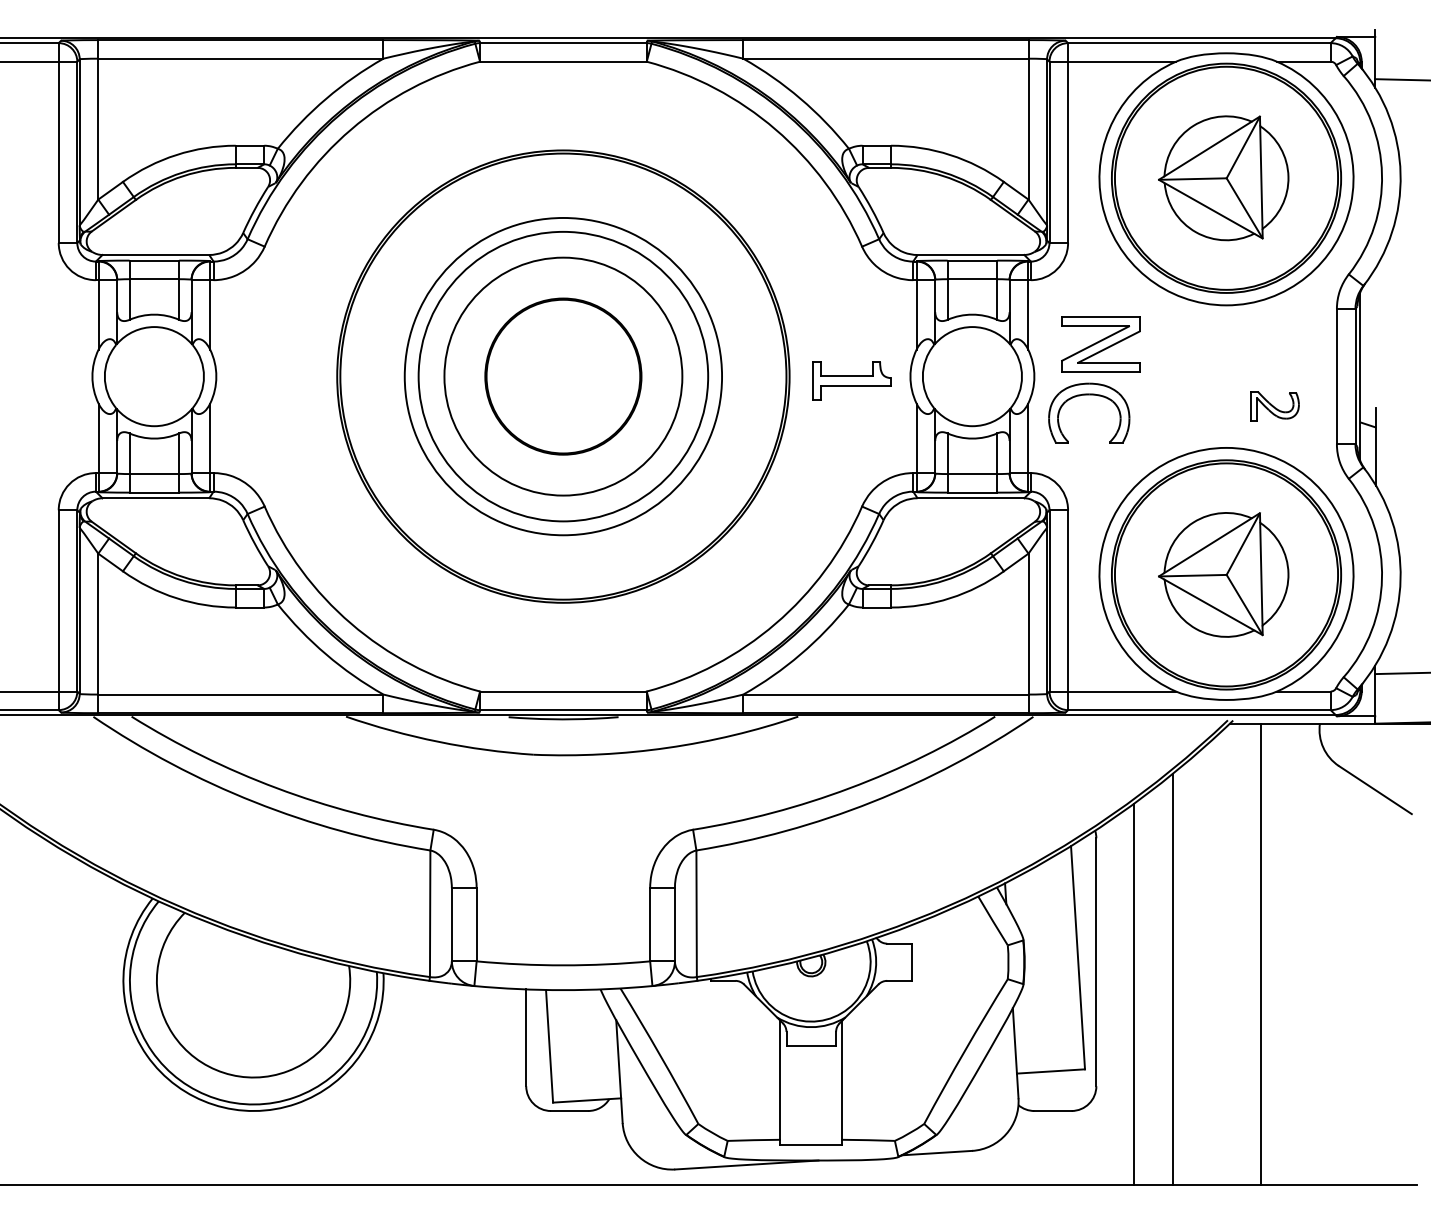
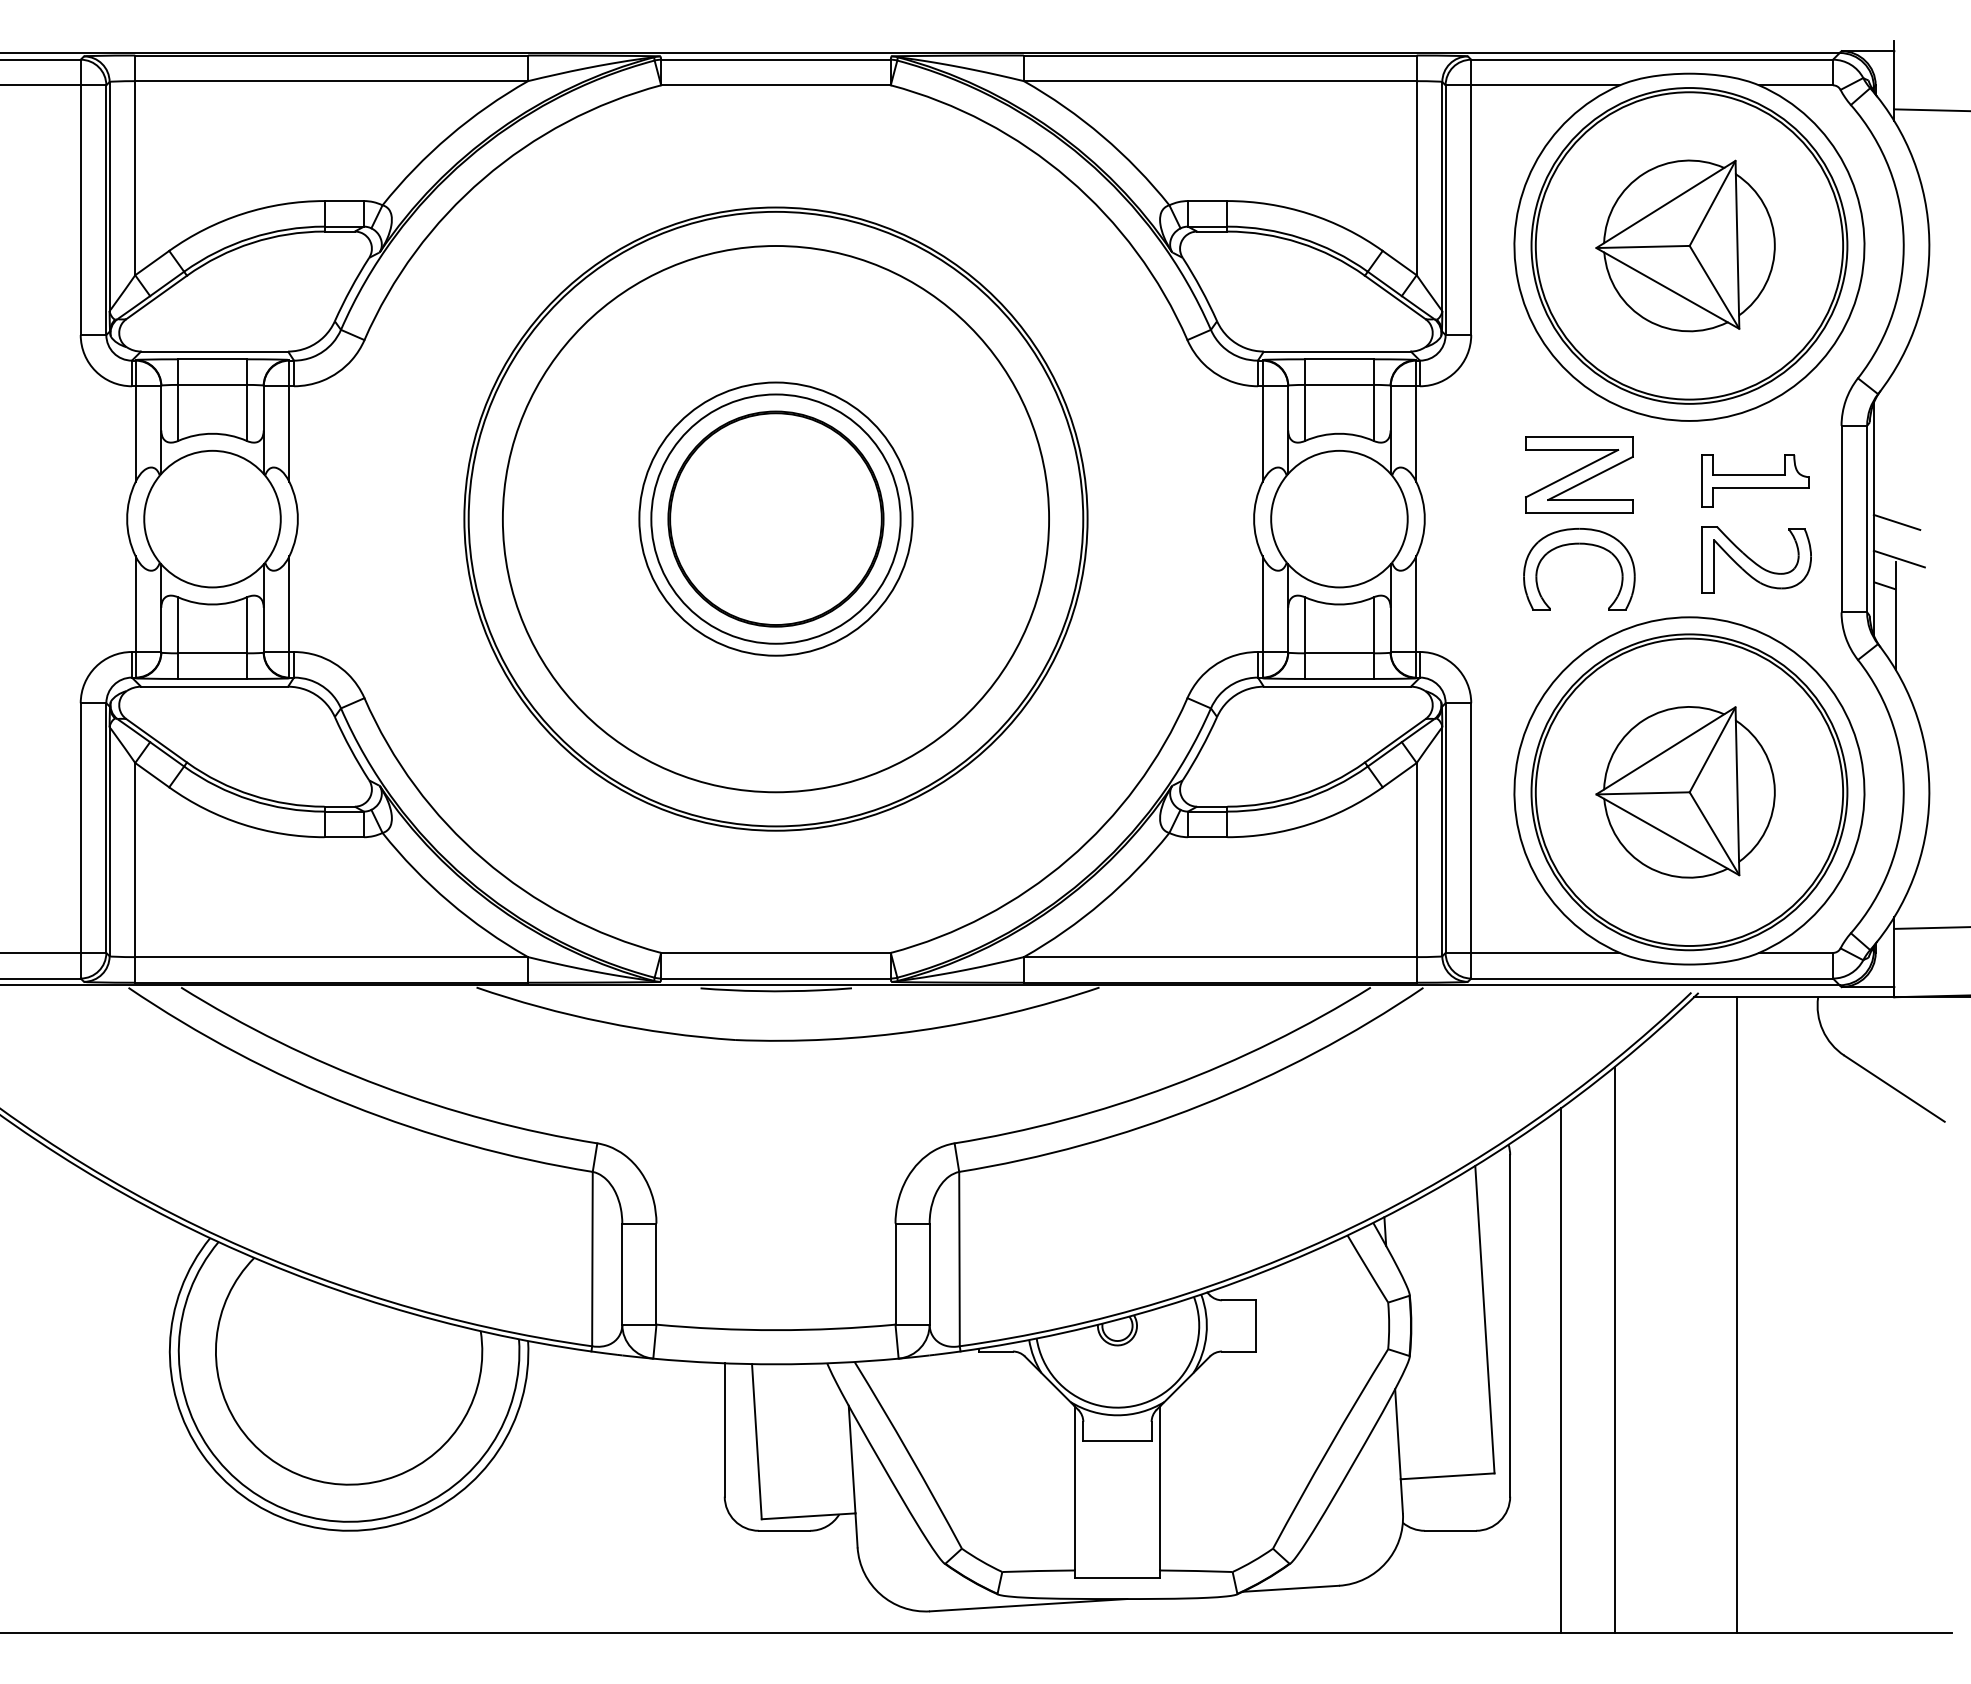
part: (1100, 344) -> (1579, 474), moved
circle: (563, 376) -> (775, 518), size x0.62
circle: (563, 376) -> (775, 518), size x0.62
circle: (563, 376) -> (775, 519), size x1.67
line: (1376, 378) -> (1896, 521), added
part: (851, 380) -> (1755, 480), moved
part: (1089, 395) -> (1579, 544), moved
part: (1275, 405) -> (1756, 559), size x1.67
line: (1378, 405) -> (1898, 558), added

